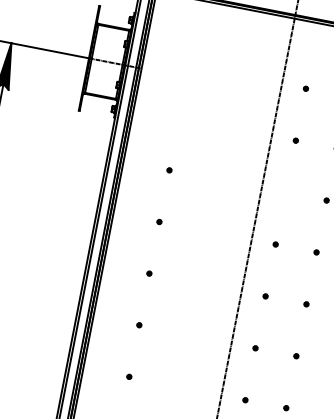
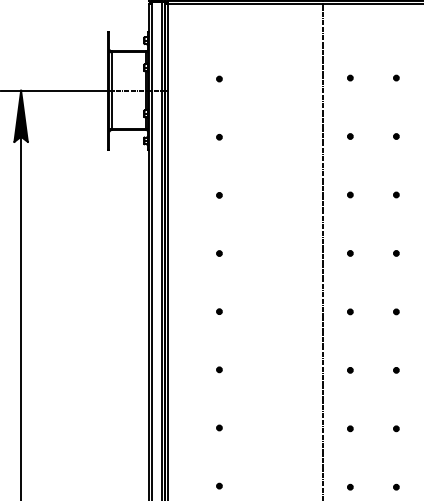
part: (189, 66) -> (219, 78), added
part: (179, 118) -> (219, 136), added
part: (285, 192) -> (350, 194), added

